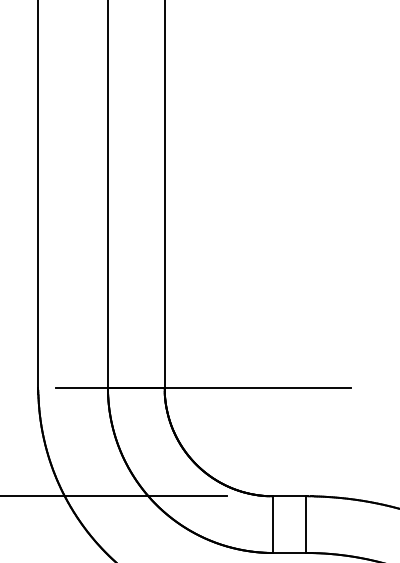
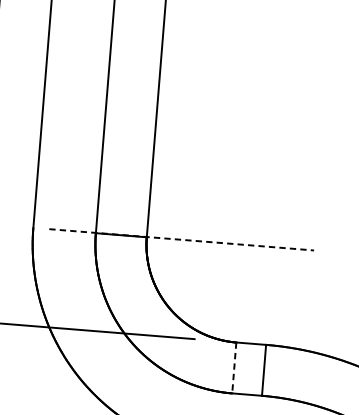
line: (203, 387) -> (181, 239), solid -> dashed
line: (273, 525) -> (234, 368), solid -> dashed

